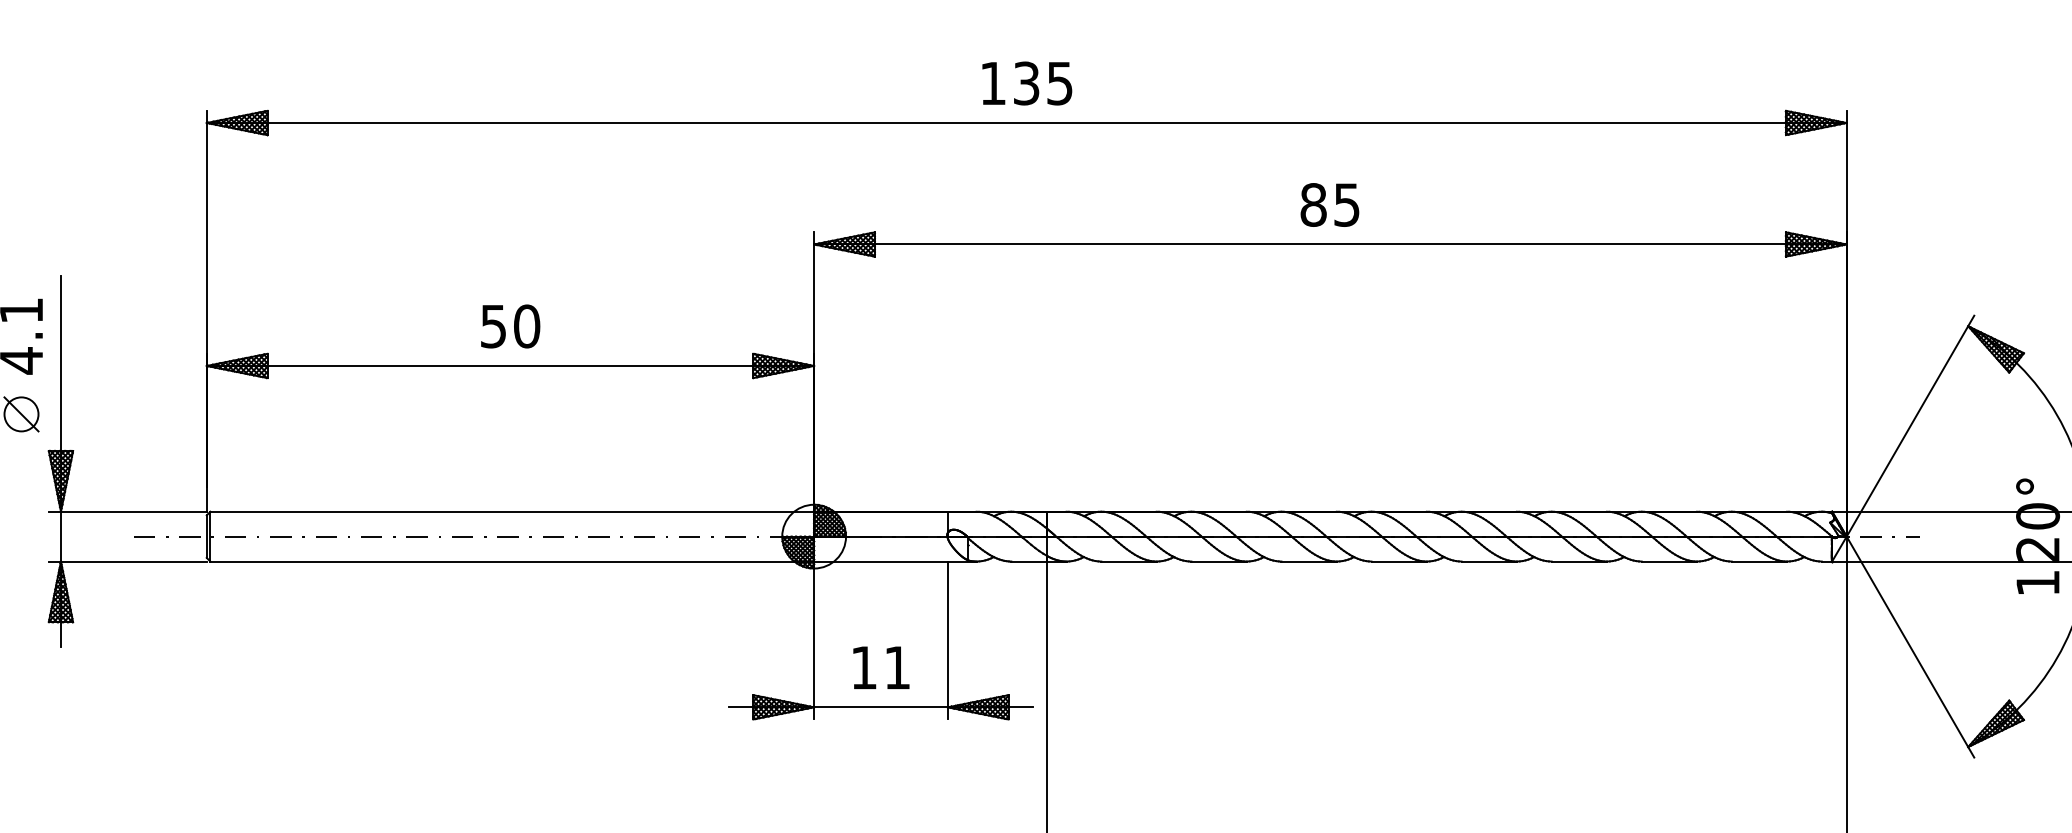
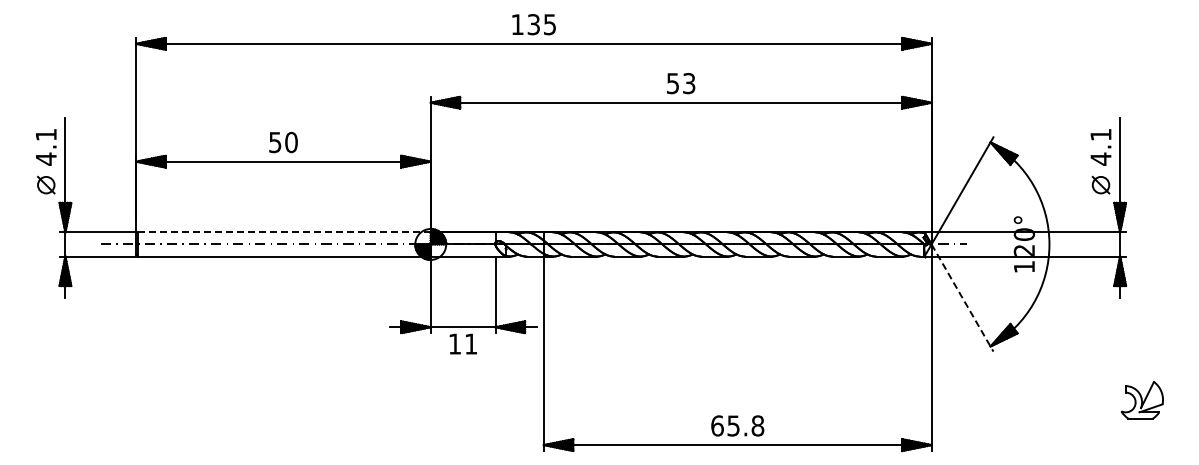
text: (1329, 204) -> (680, 83), 85 -> 53
line: (510, 511) -> (283, 232), solid -> dashed
line: (1910, 648) -> (962, 298), solid -> dashed
text: (879, 666) -> (462, 343), moved

